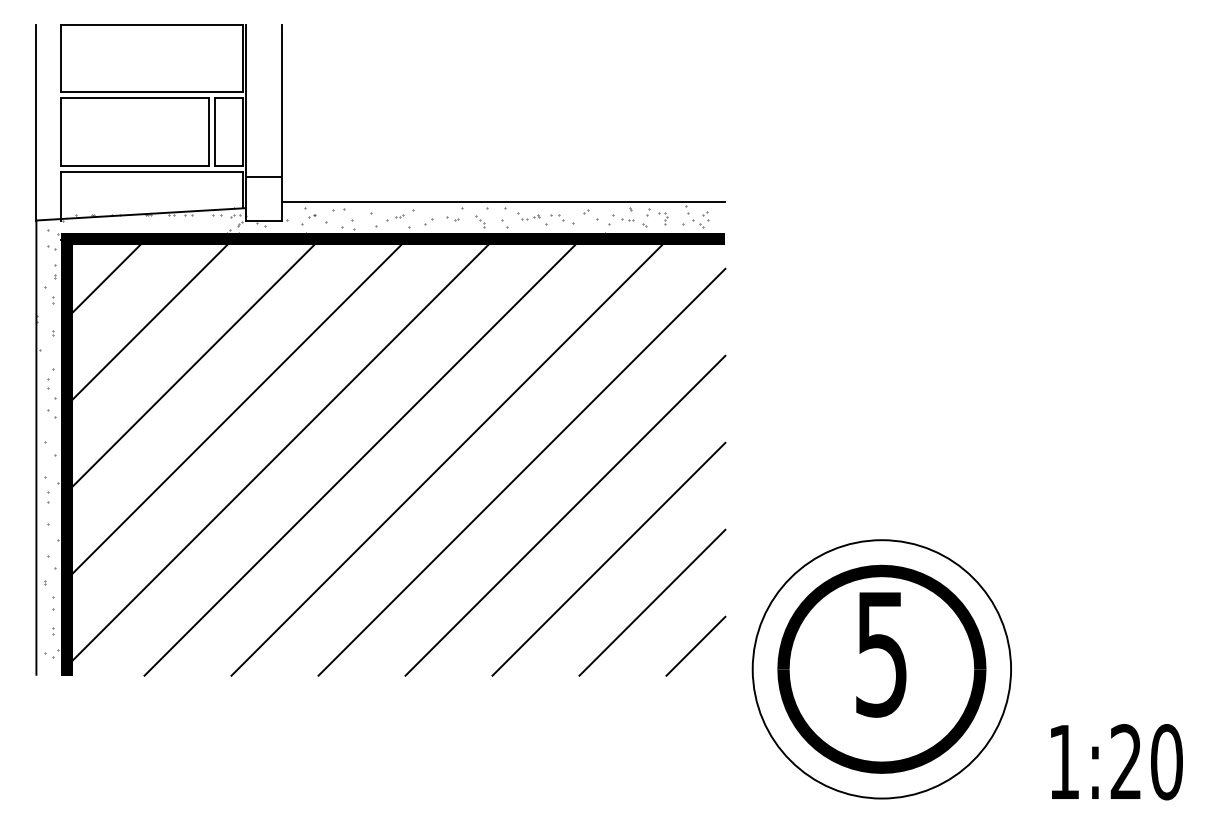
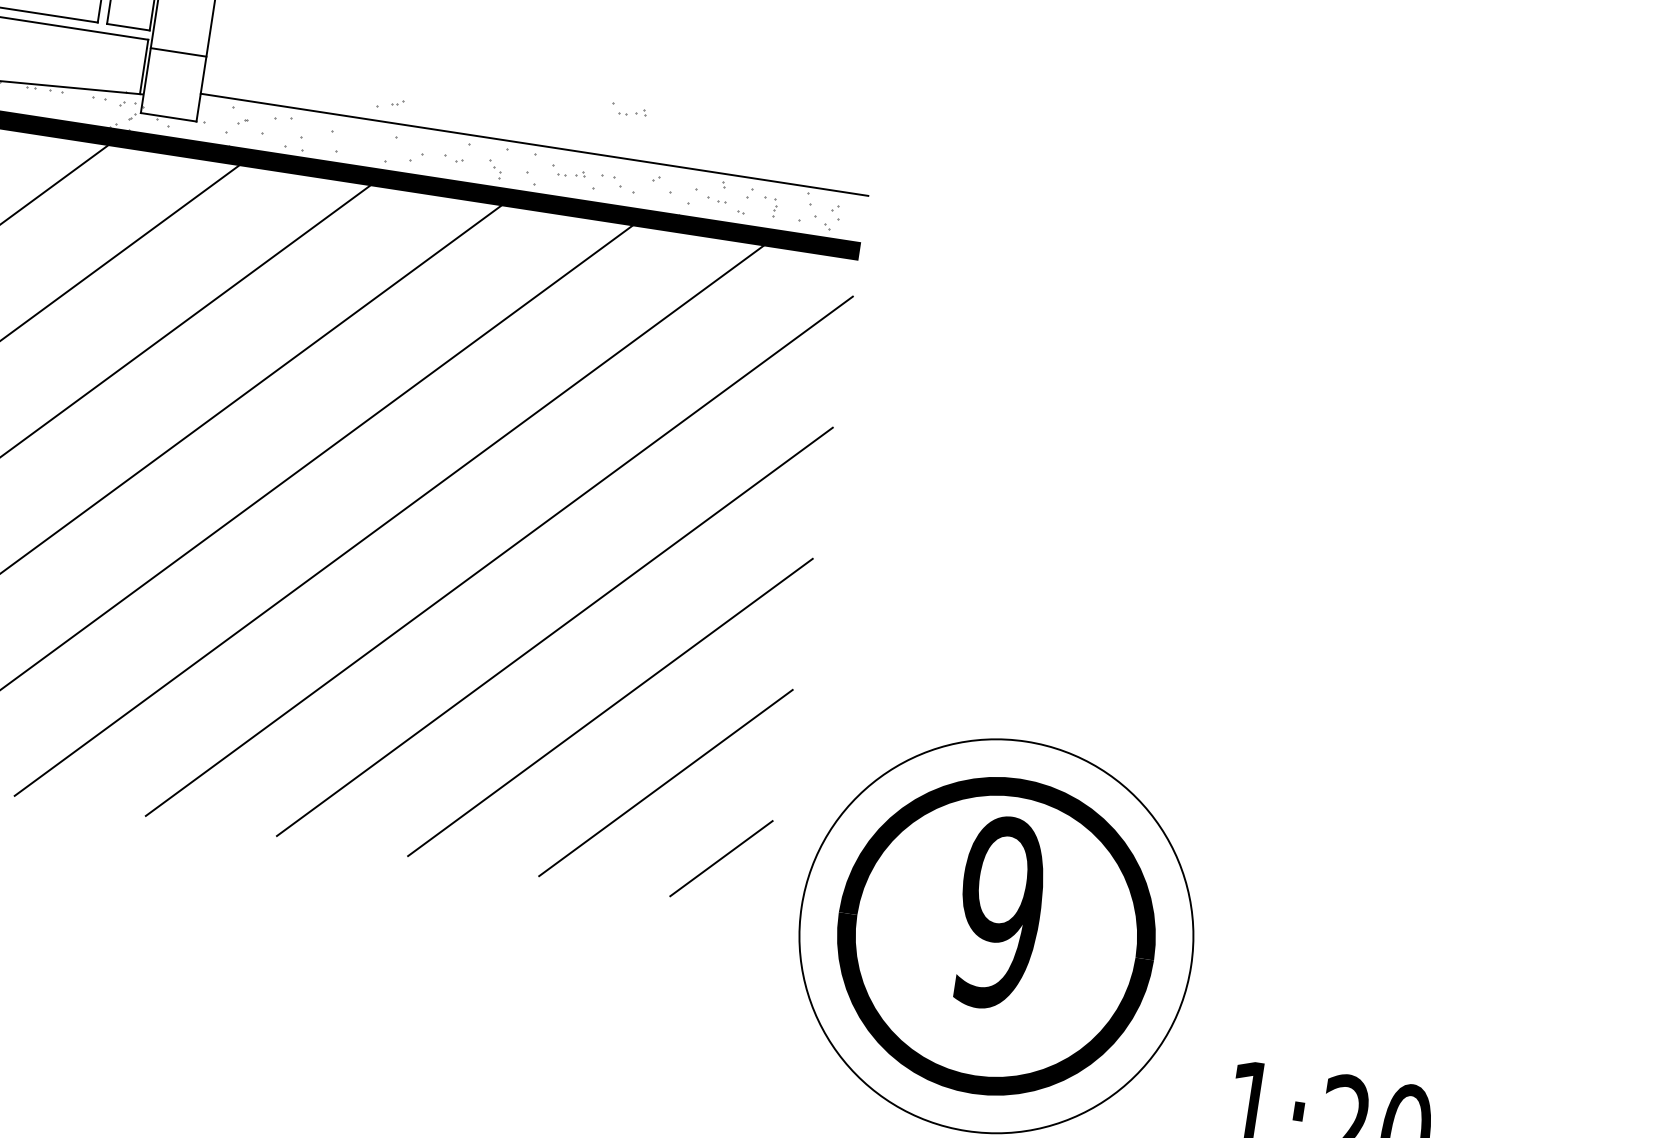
part: (561, 170) -> (628, 110), added
part: (395, 217) -> (390, 103), moved
text: (881, 653) -> (999, 912), 5 -> 9

